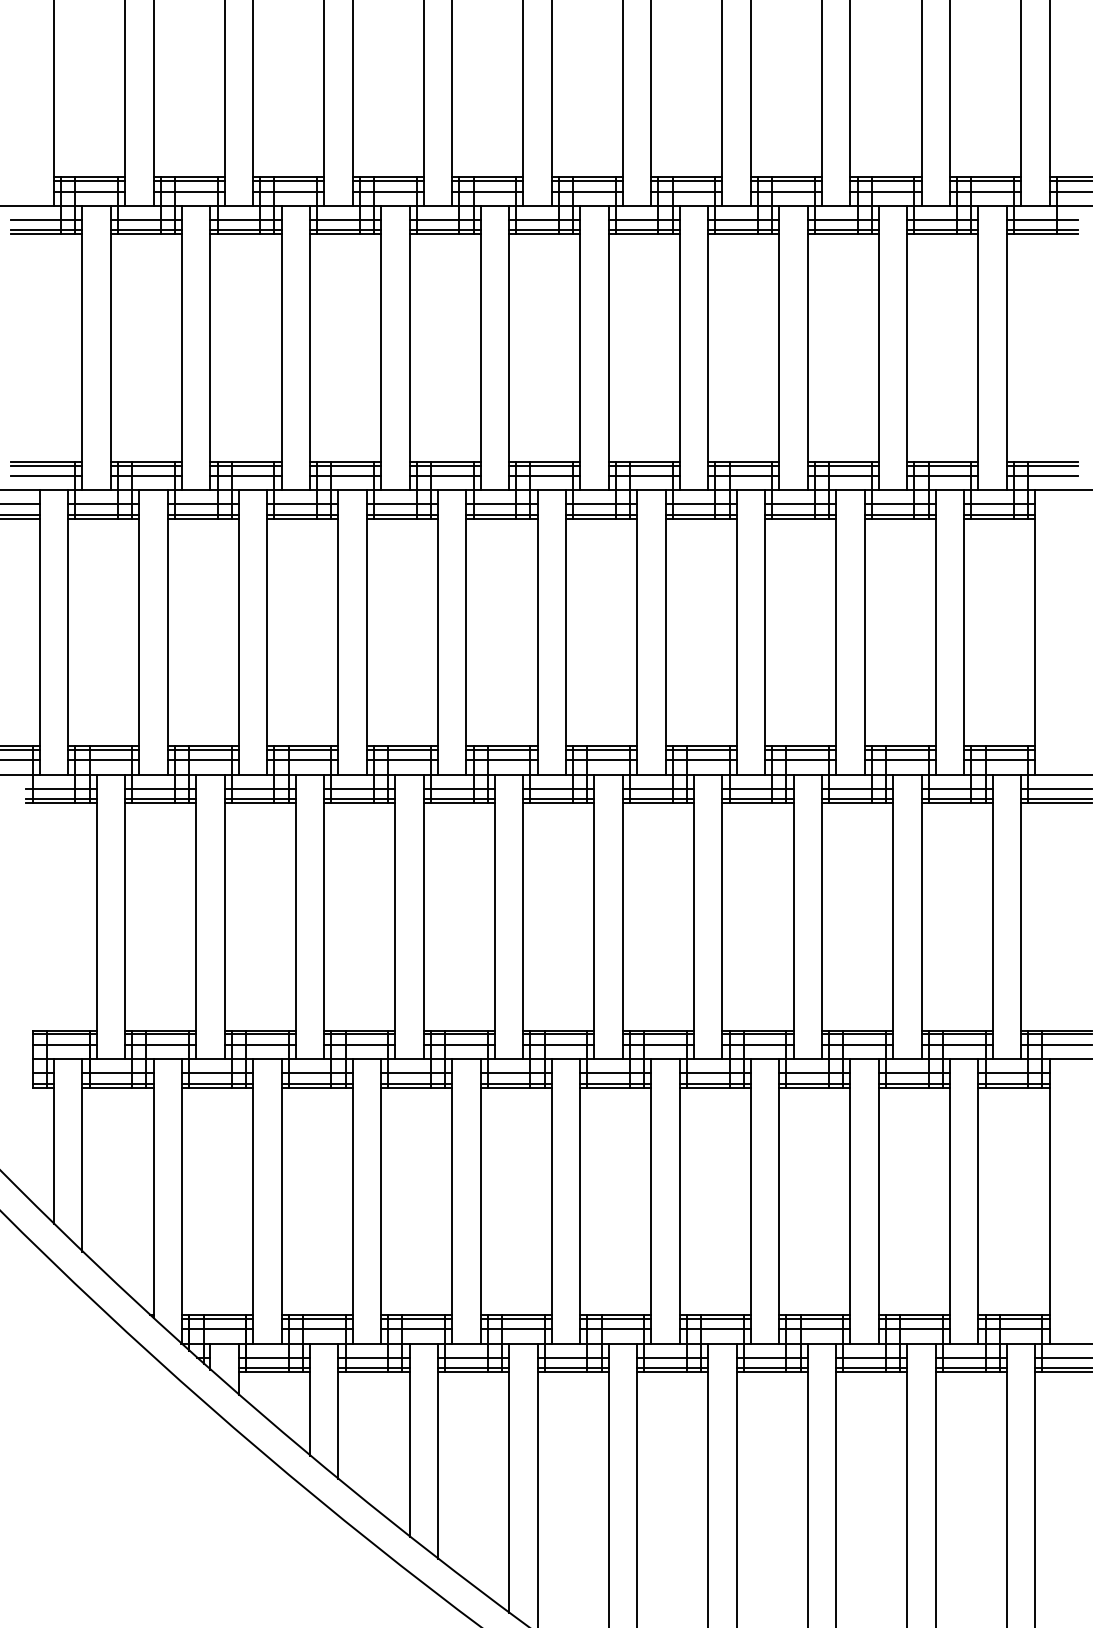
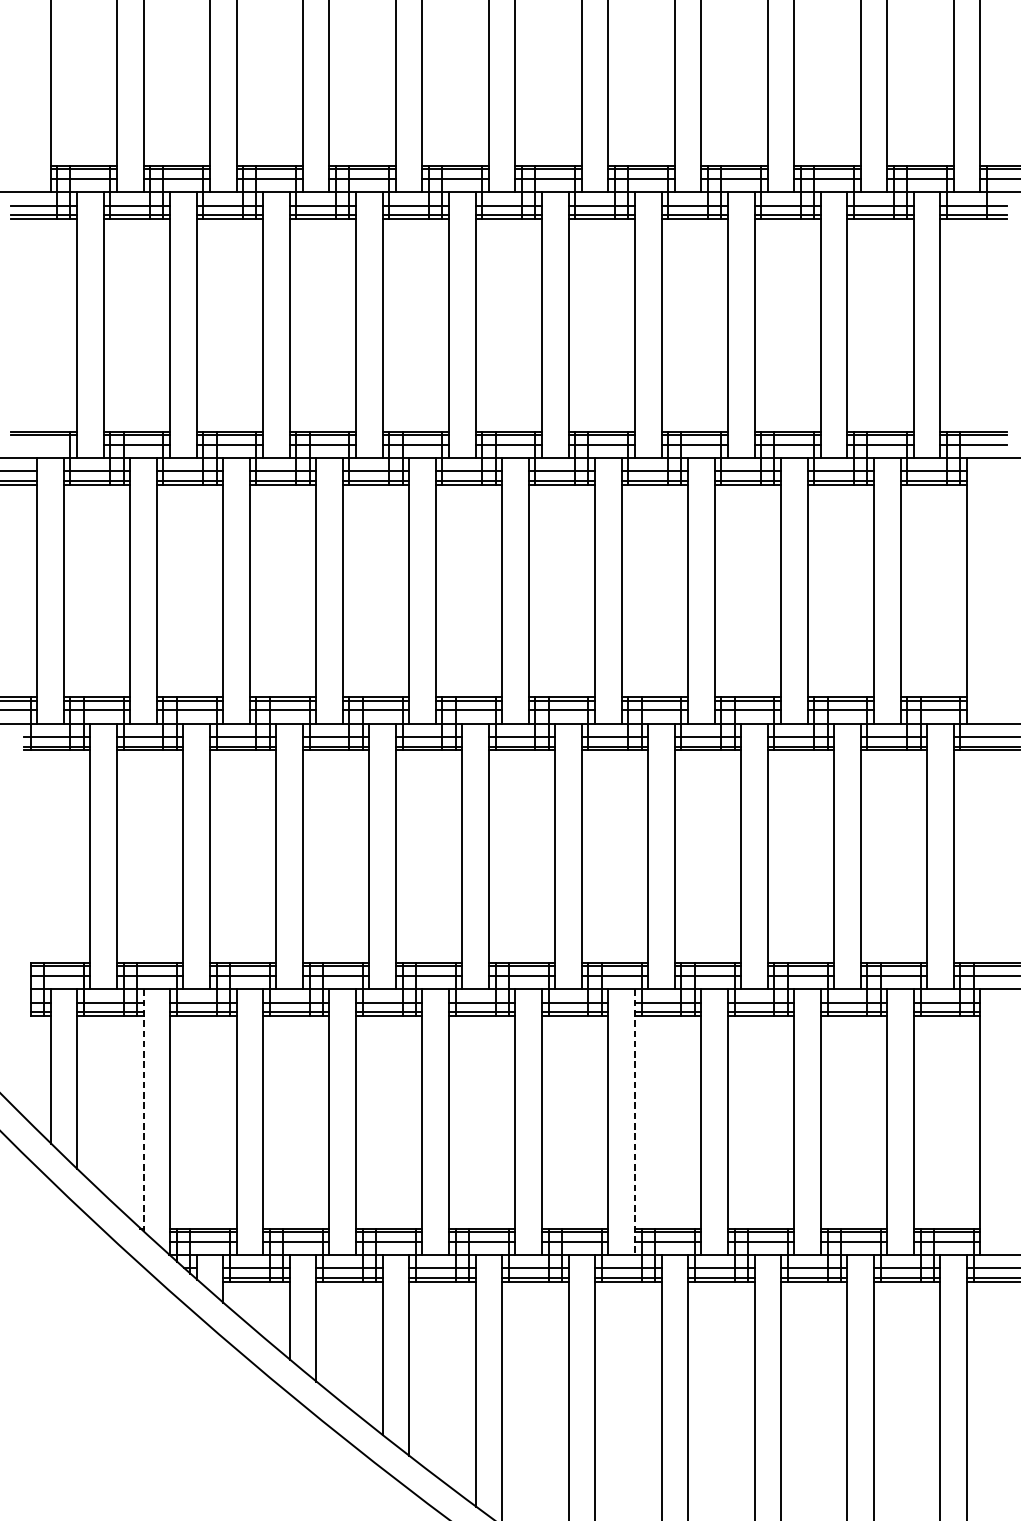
line: (46, 476) -> (43, 445), removed
line: (153, 1188) -> (143, 1110), solid -> dashed
line: (679, 1201) -> (634, 1122), solid -> dashed

